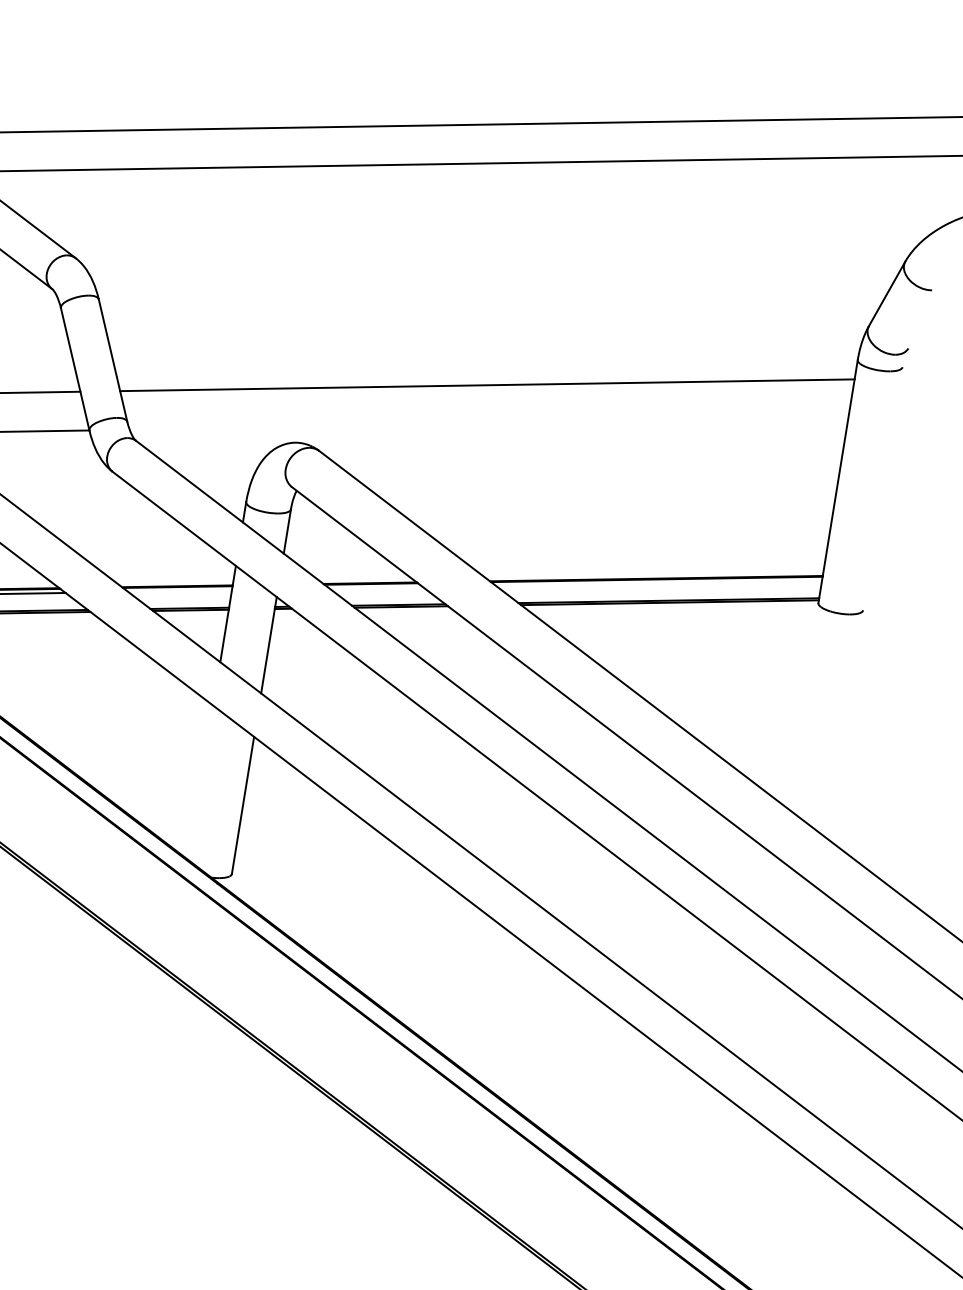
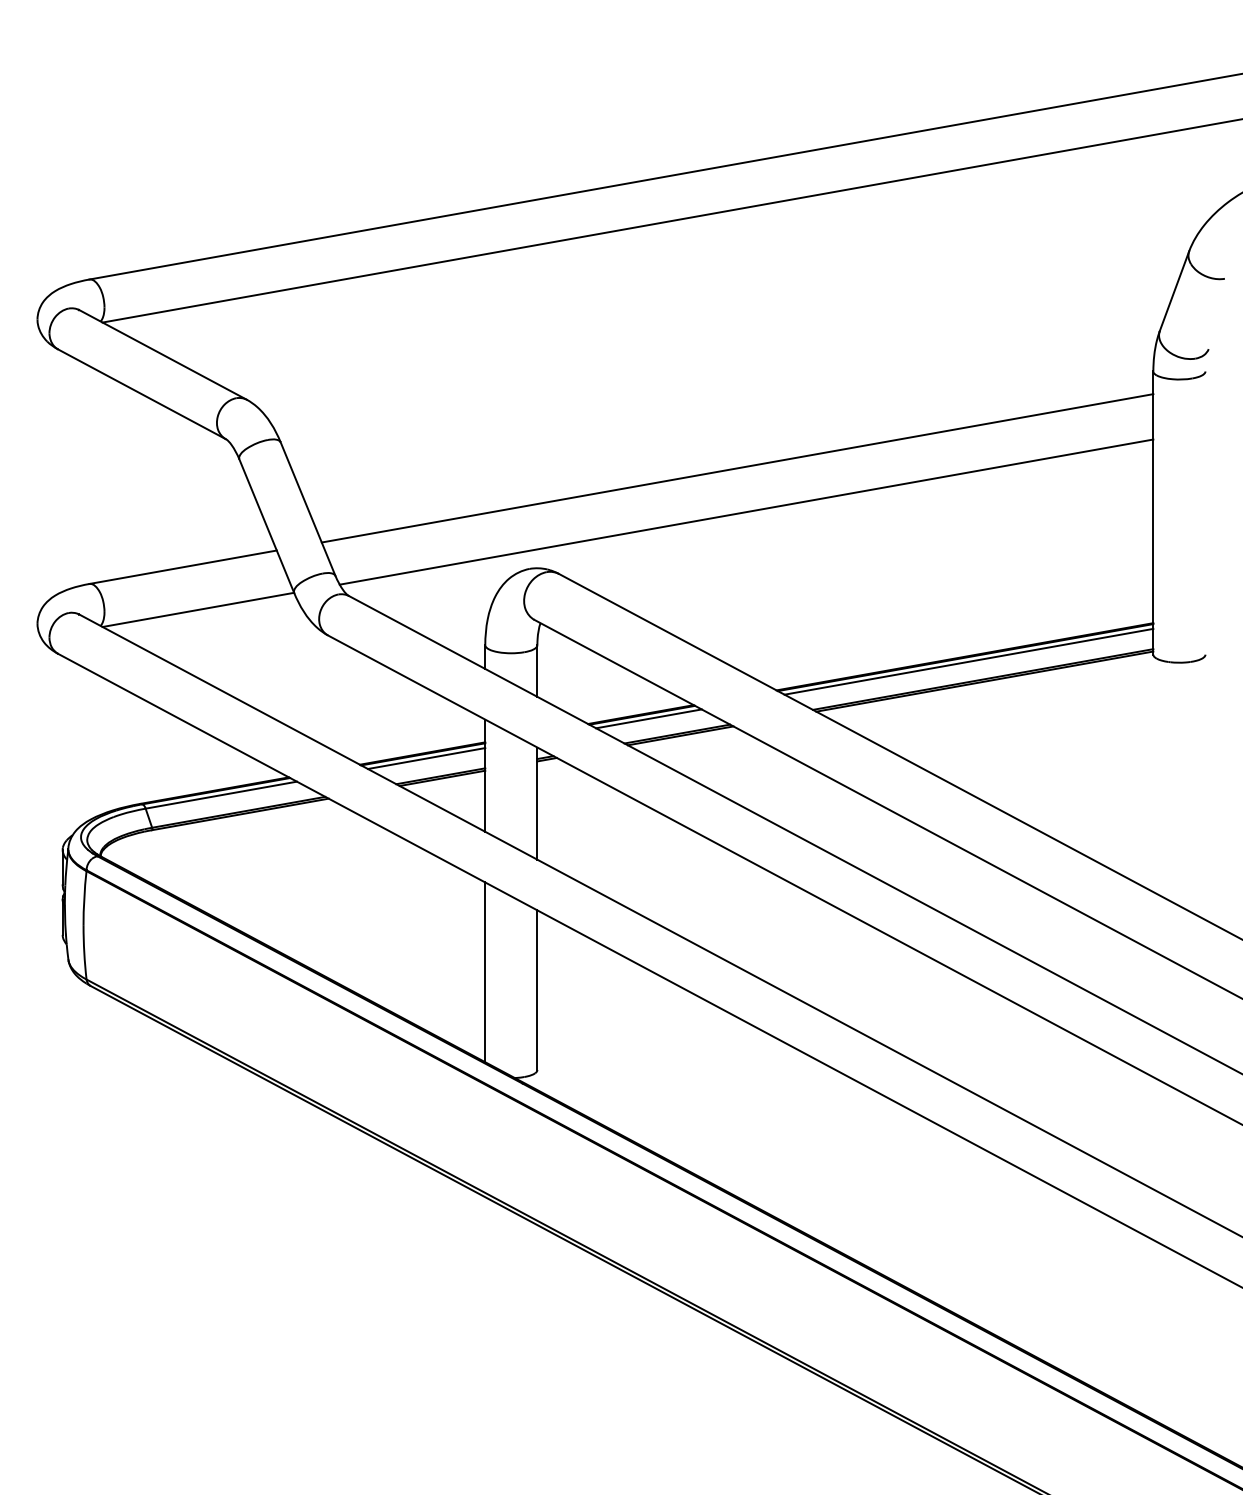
line: (489, 423) -> (746, 511), added
line: (658, 583) -> (968, 661), added
line: (376, 587) -> (648, 718), added
line: (180, 591) -> (426, 758), added
line: (200, 783) -> (485, 972), added

